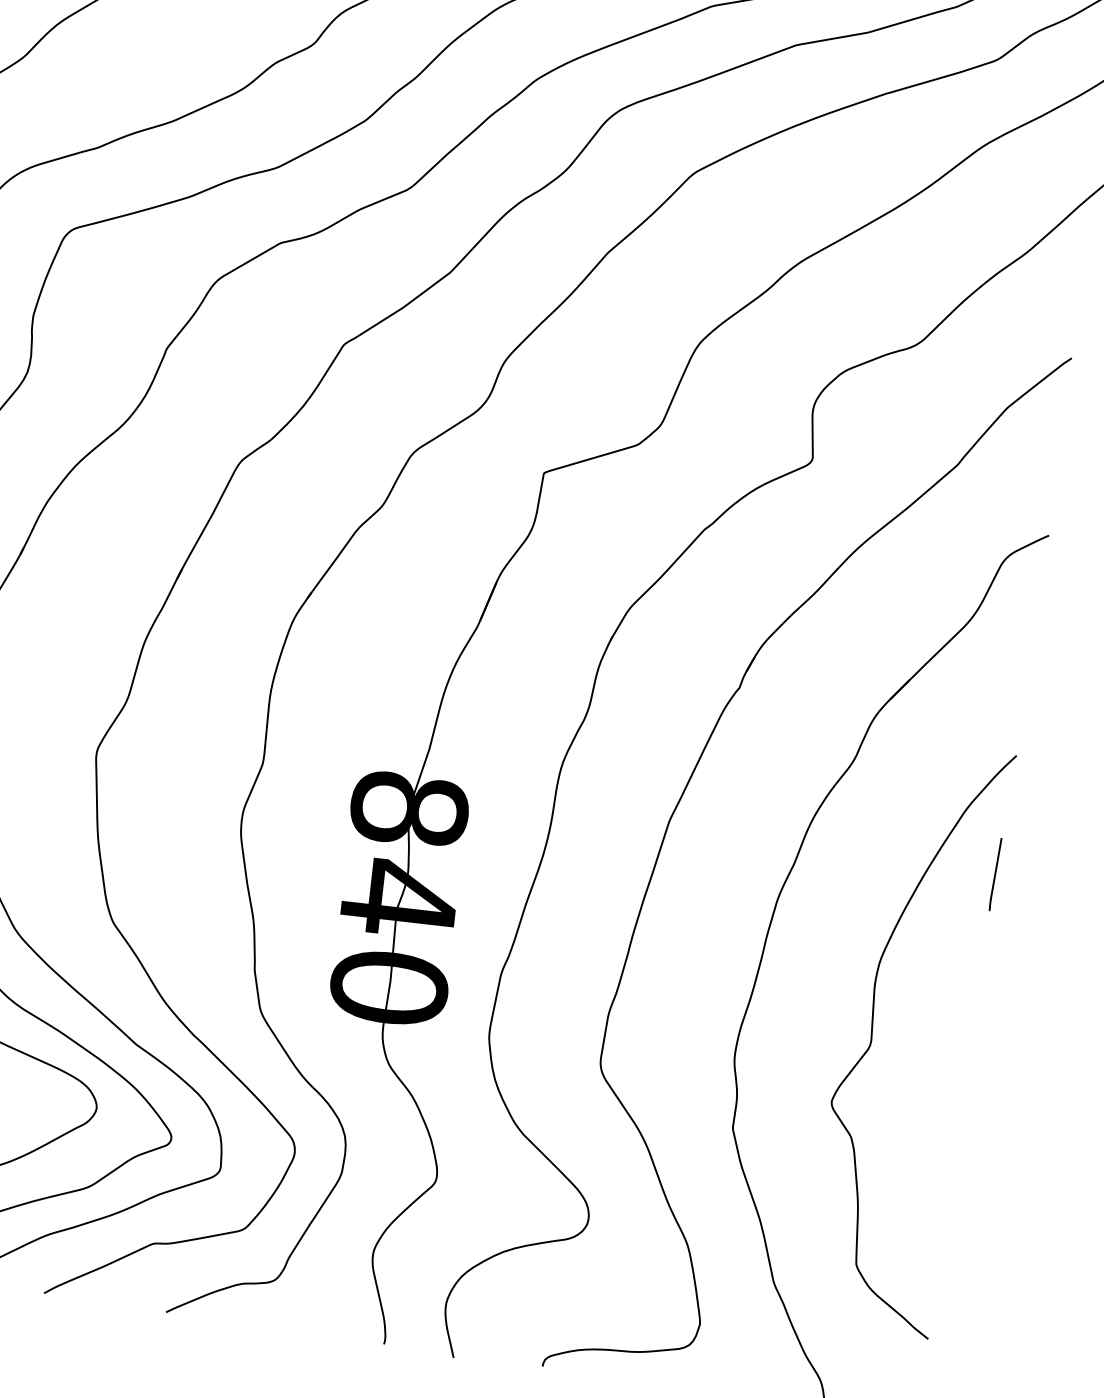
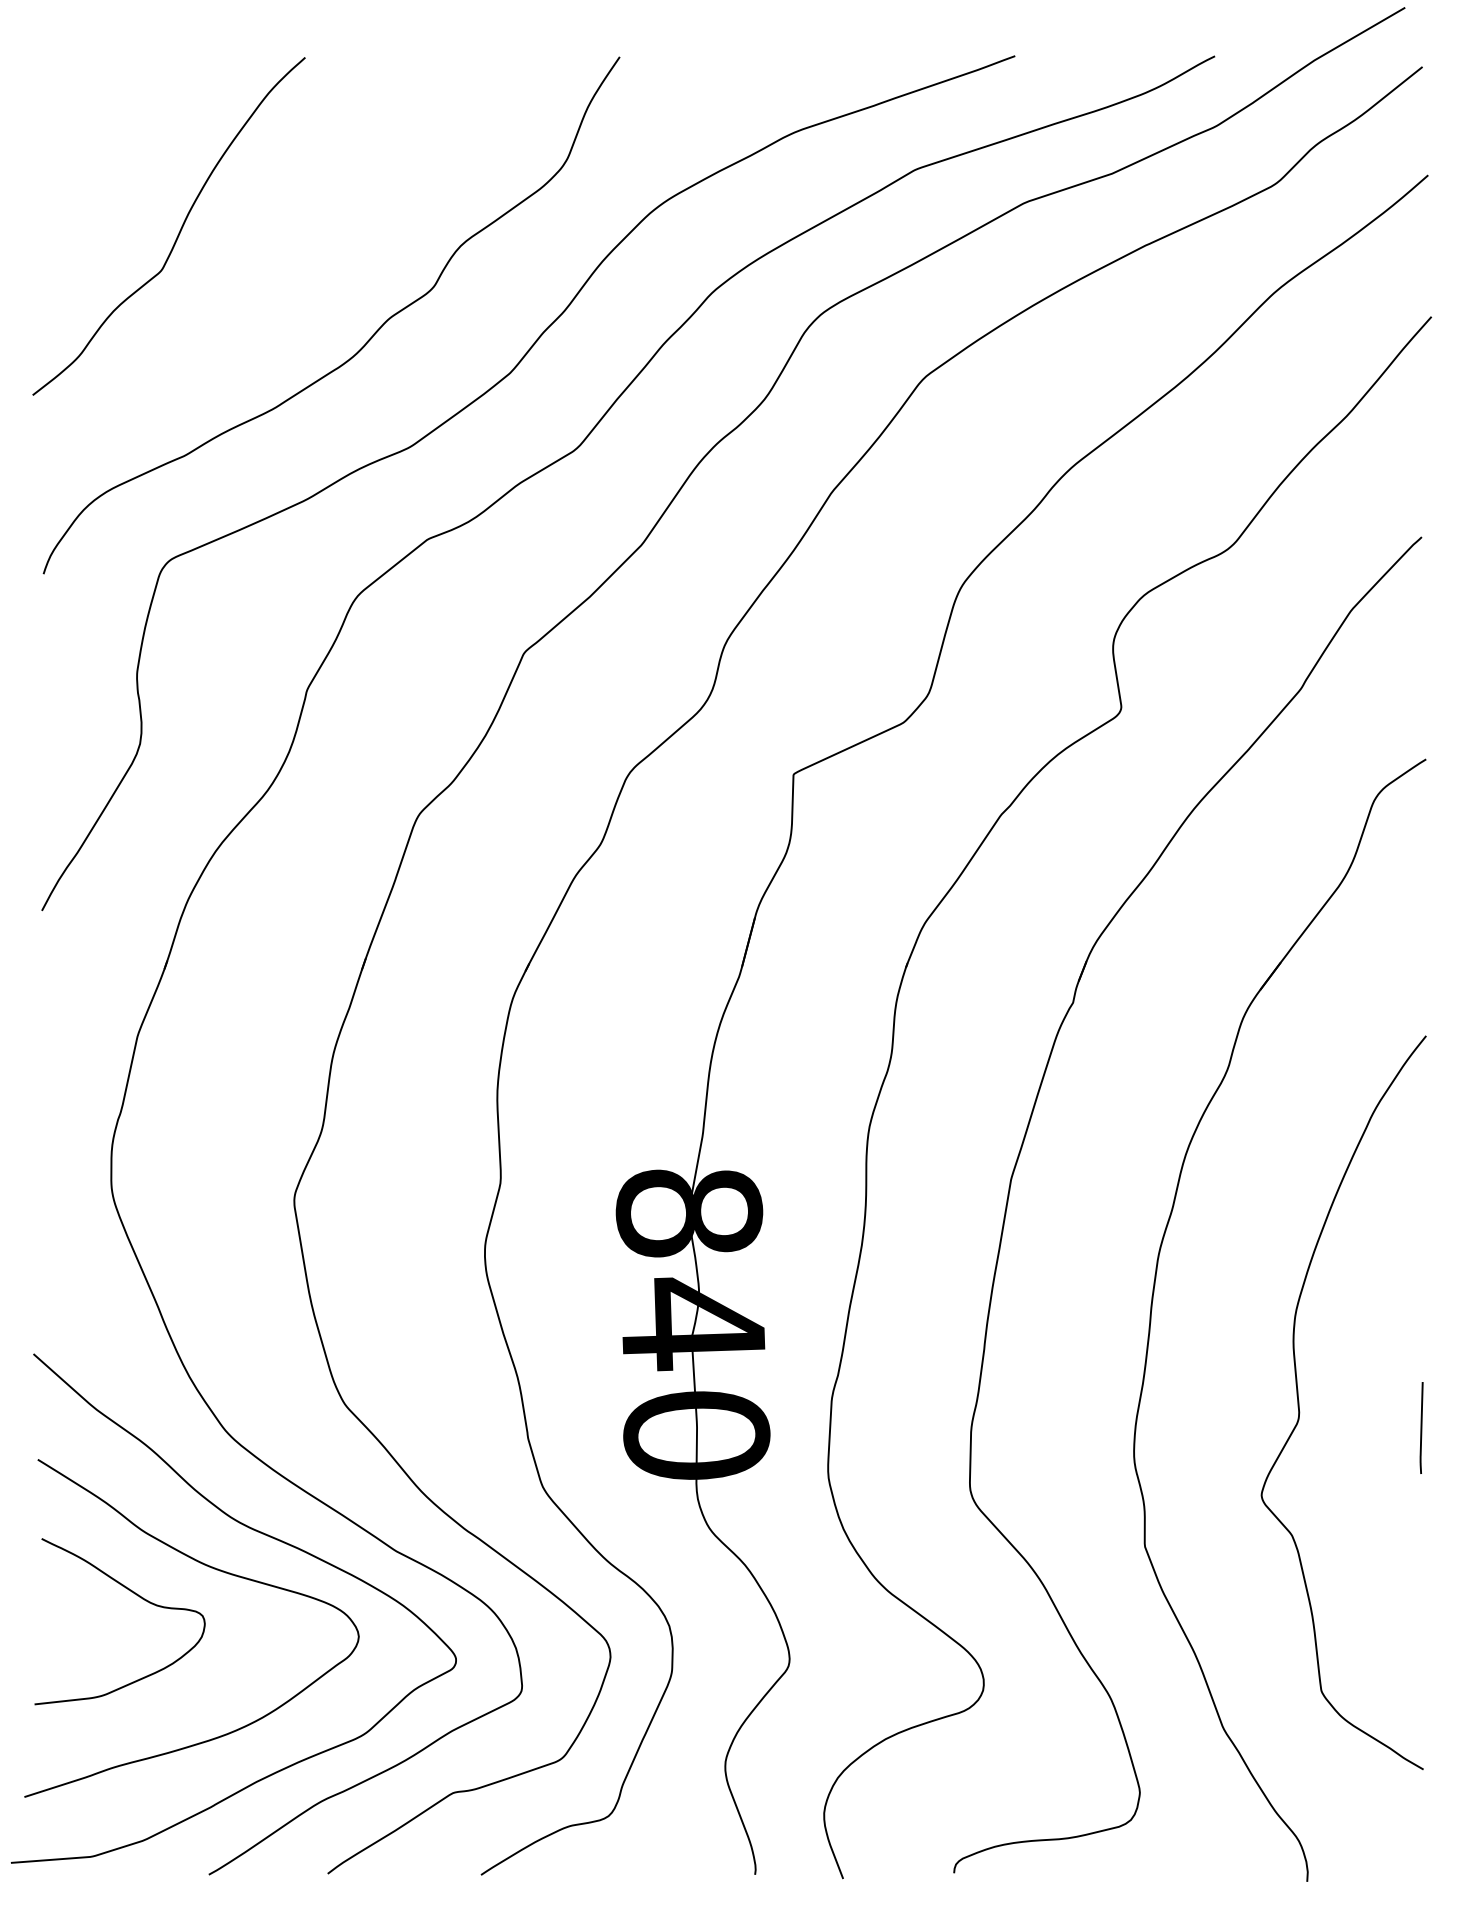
line: (995, 874) -> (1421, 1427), moved

